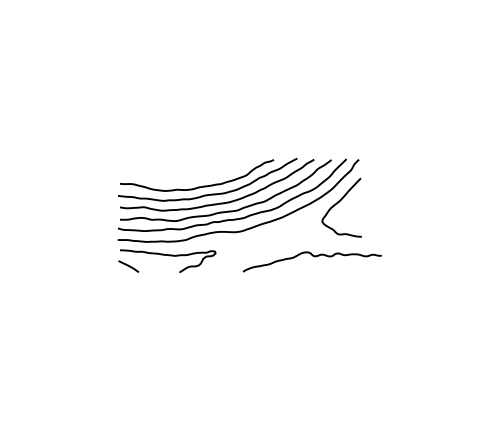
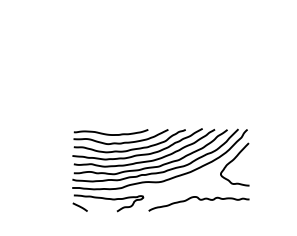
part: (184, 169) -> (120, 136), added
curve: (314, 257) -> (200, 200), moved

